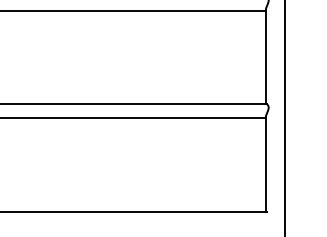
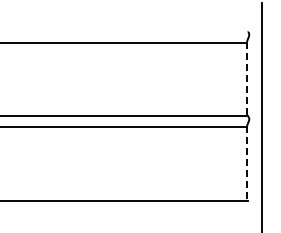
line: (266, 57) -> (247, 79), solid -> dashed
line: (266, 165) -> (247, 164), solid -> dashed

